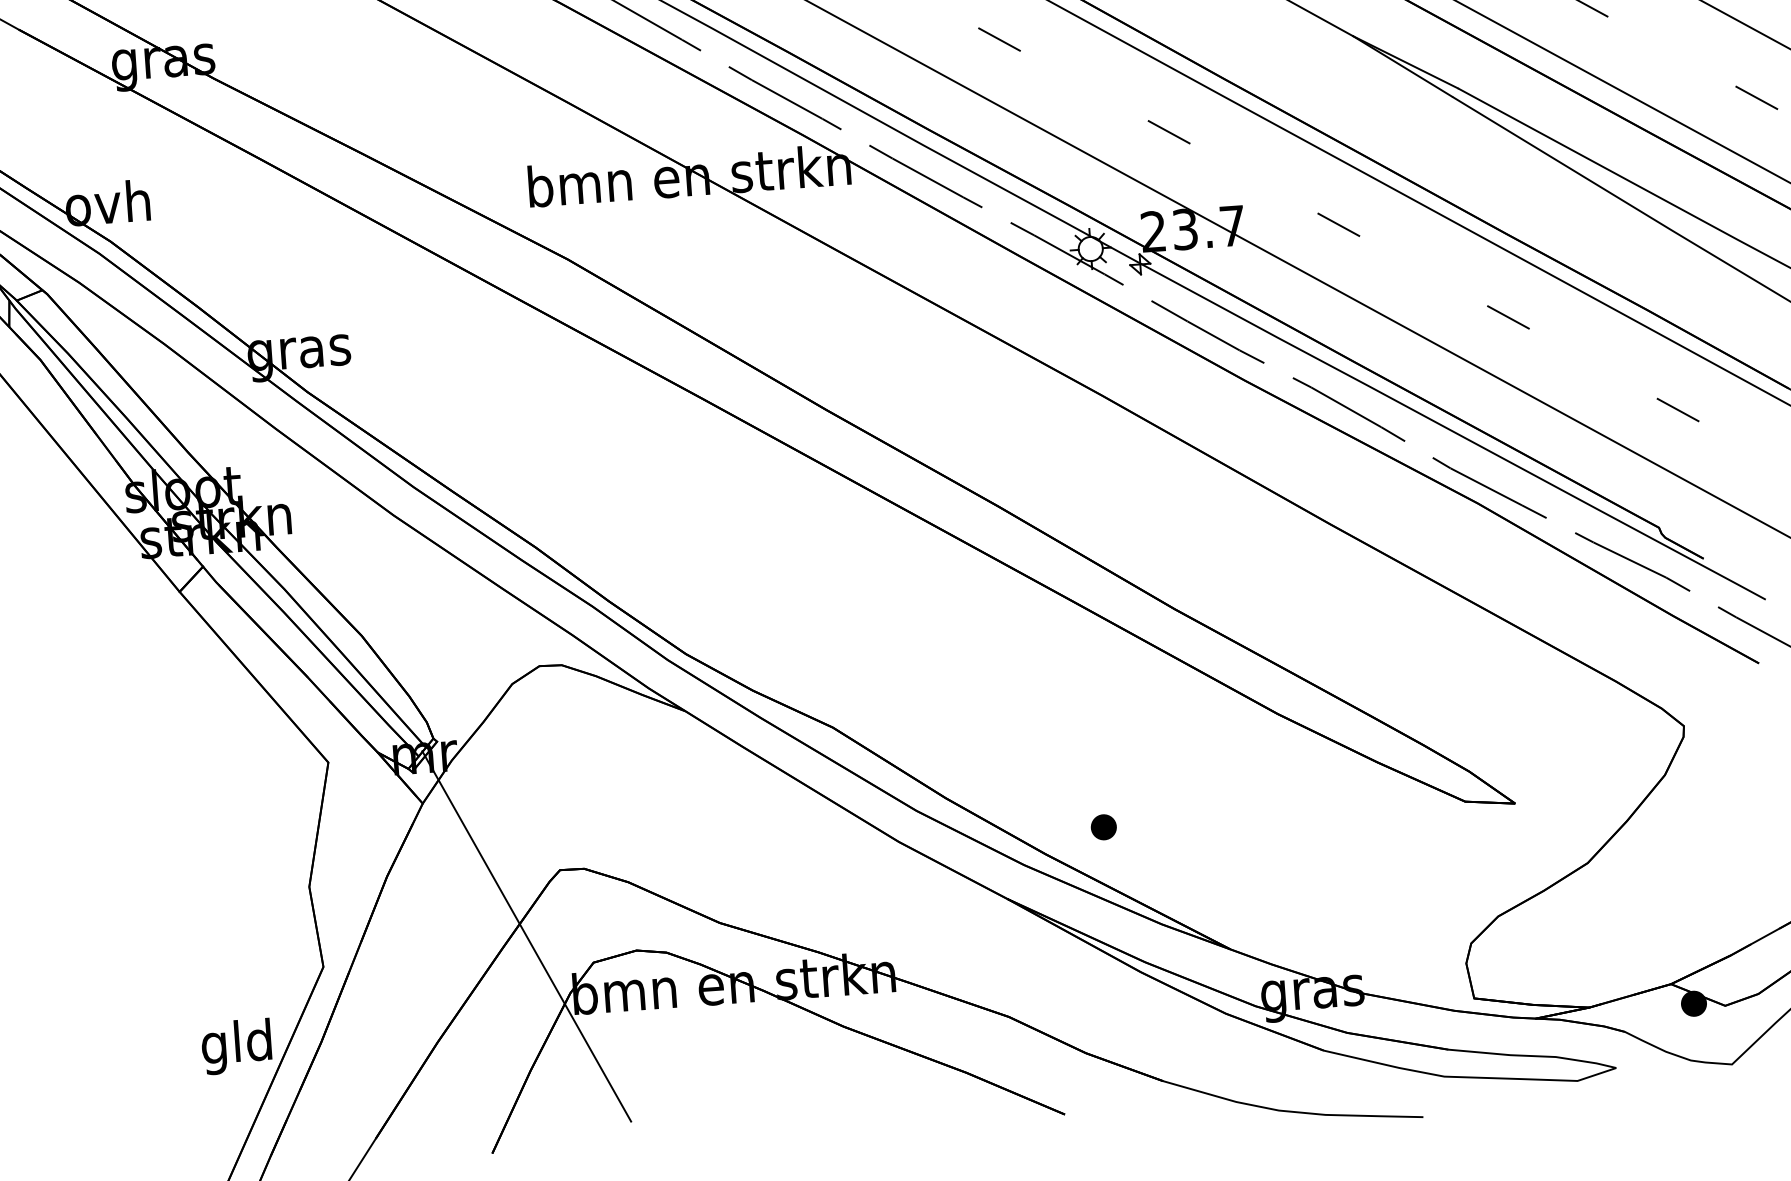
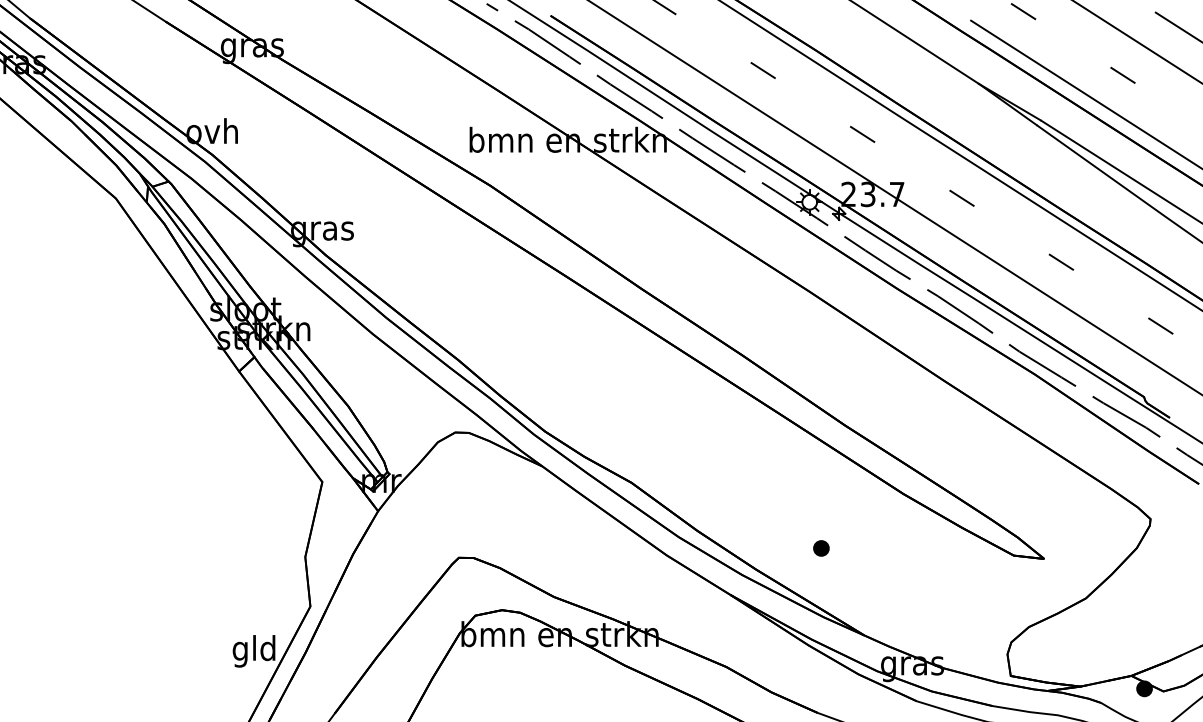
part: (1104, 827) -> (821, 548), moved
line: (526, 936) -> (435, 596), removed

